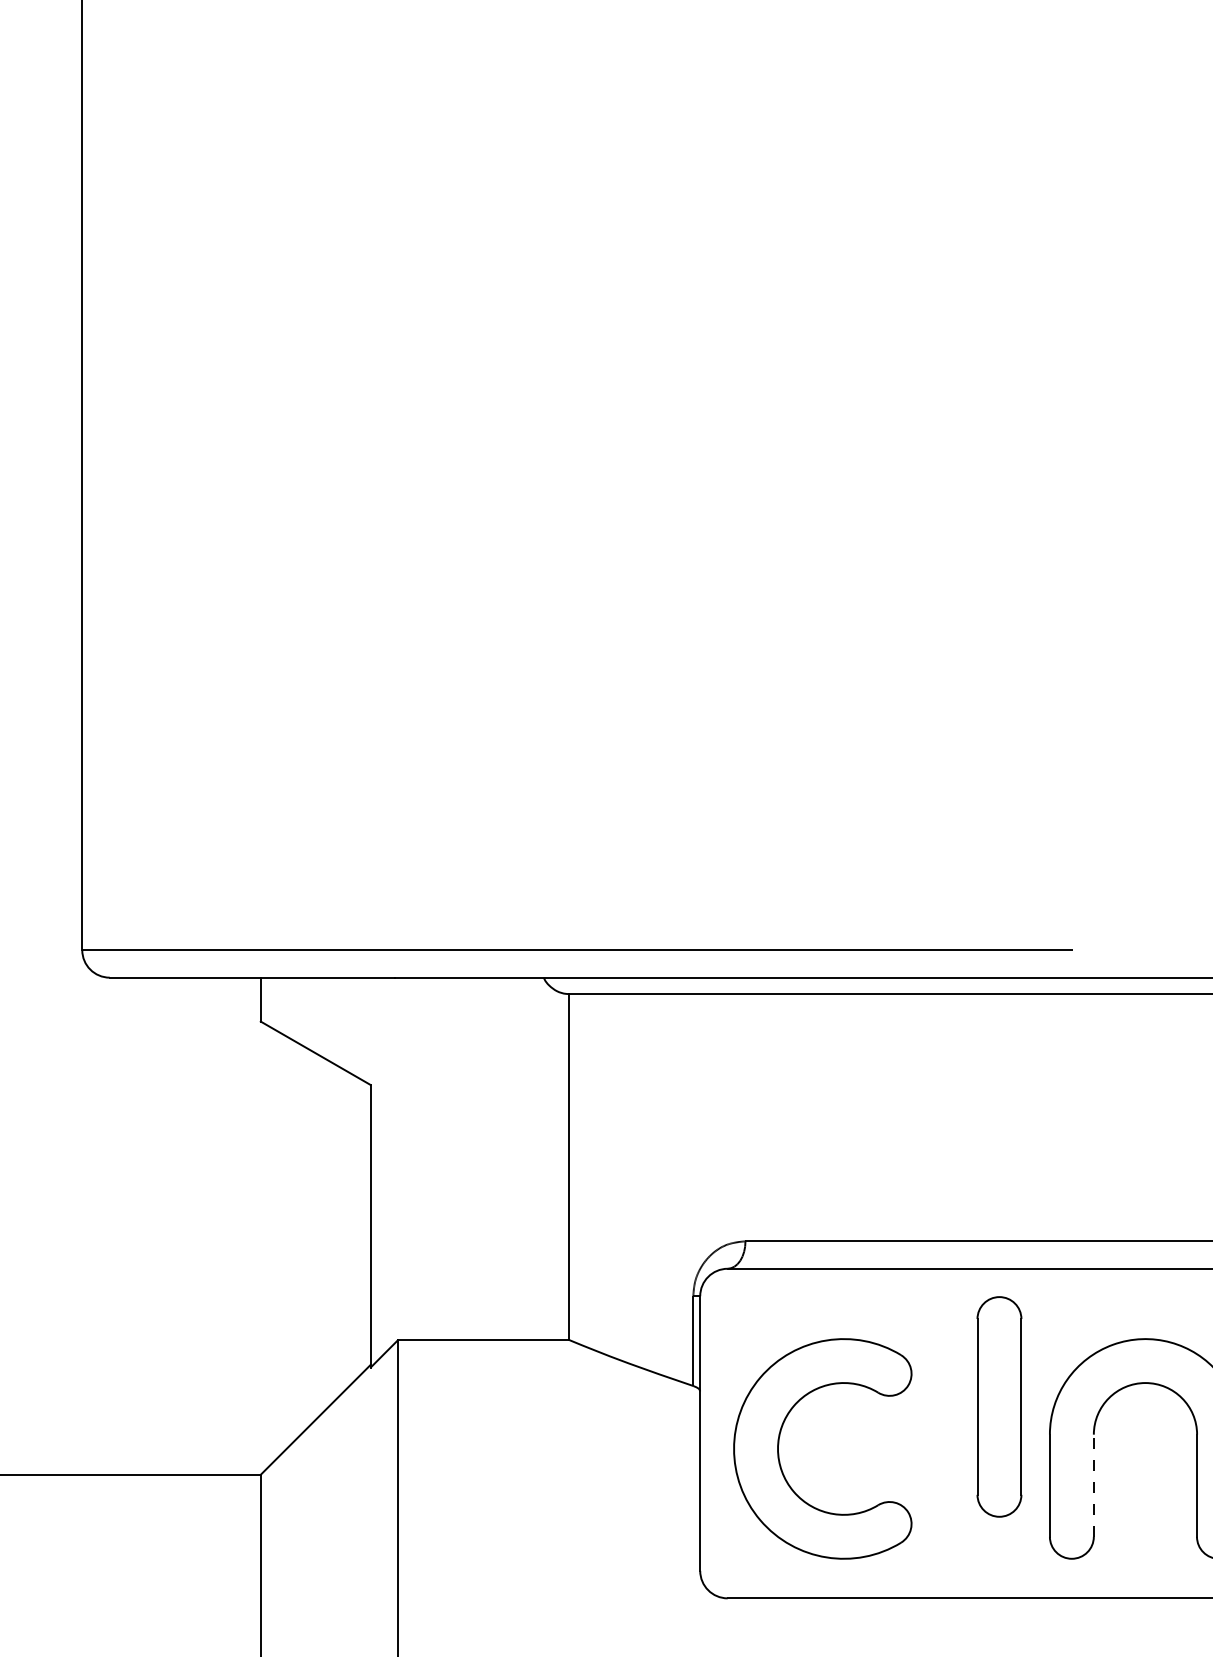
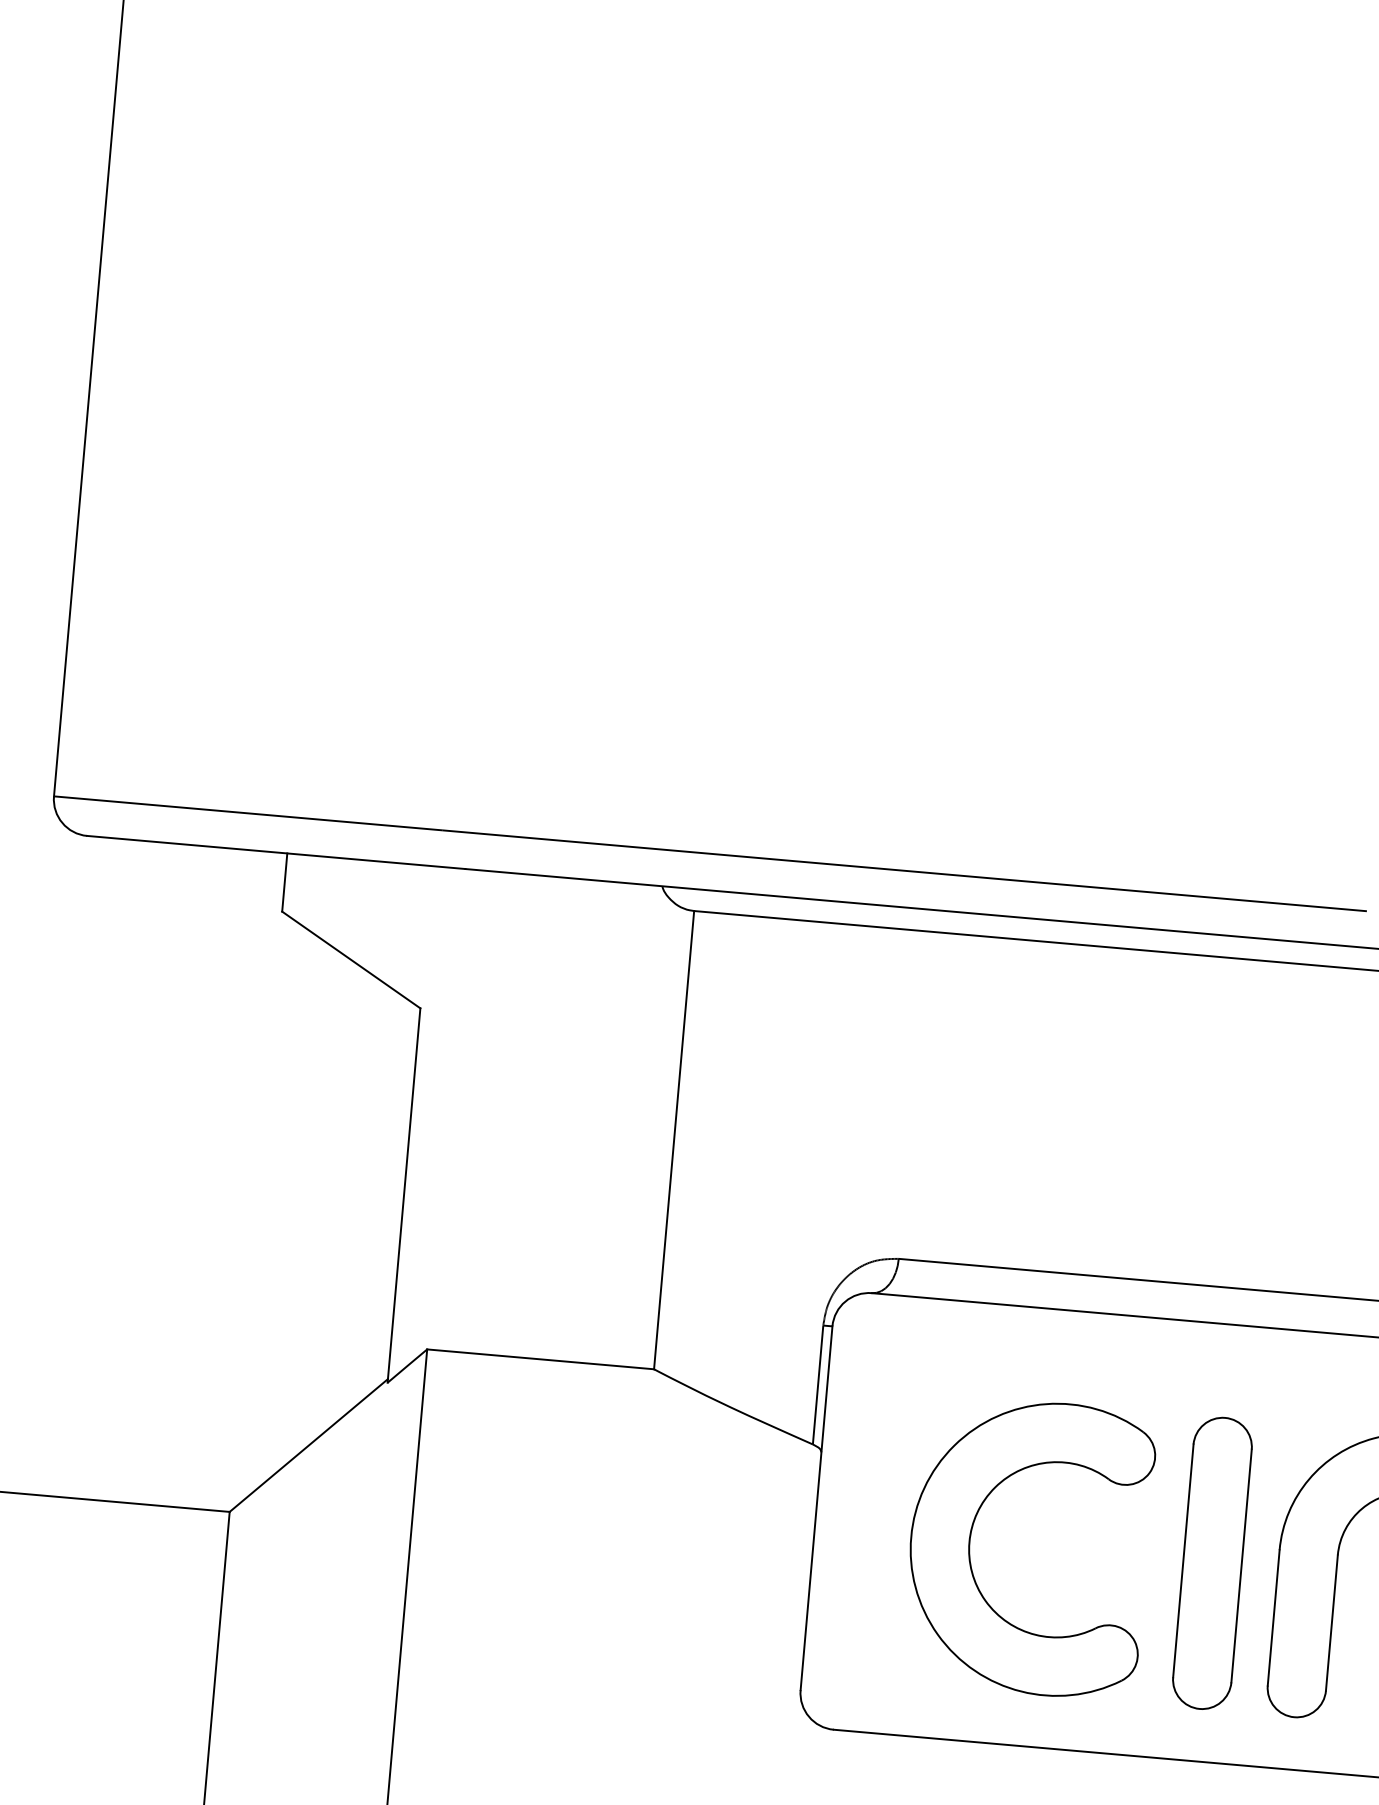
part: (999, 1406) -> (1212, 1562), moved
part: (779, 1444) -> (971, 1536), moved
line: (1093, 1485) -> (1331, 1622), dashed -> solid

